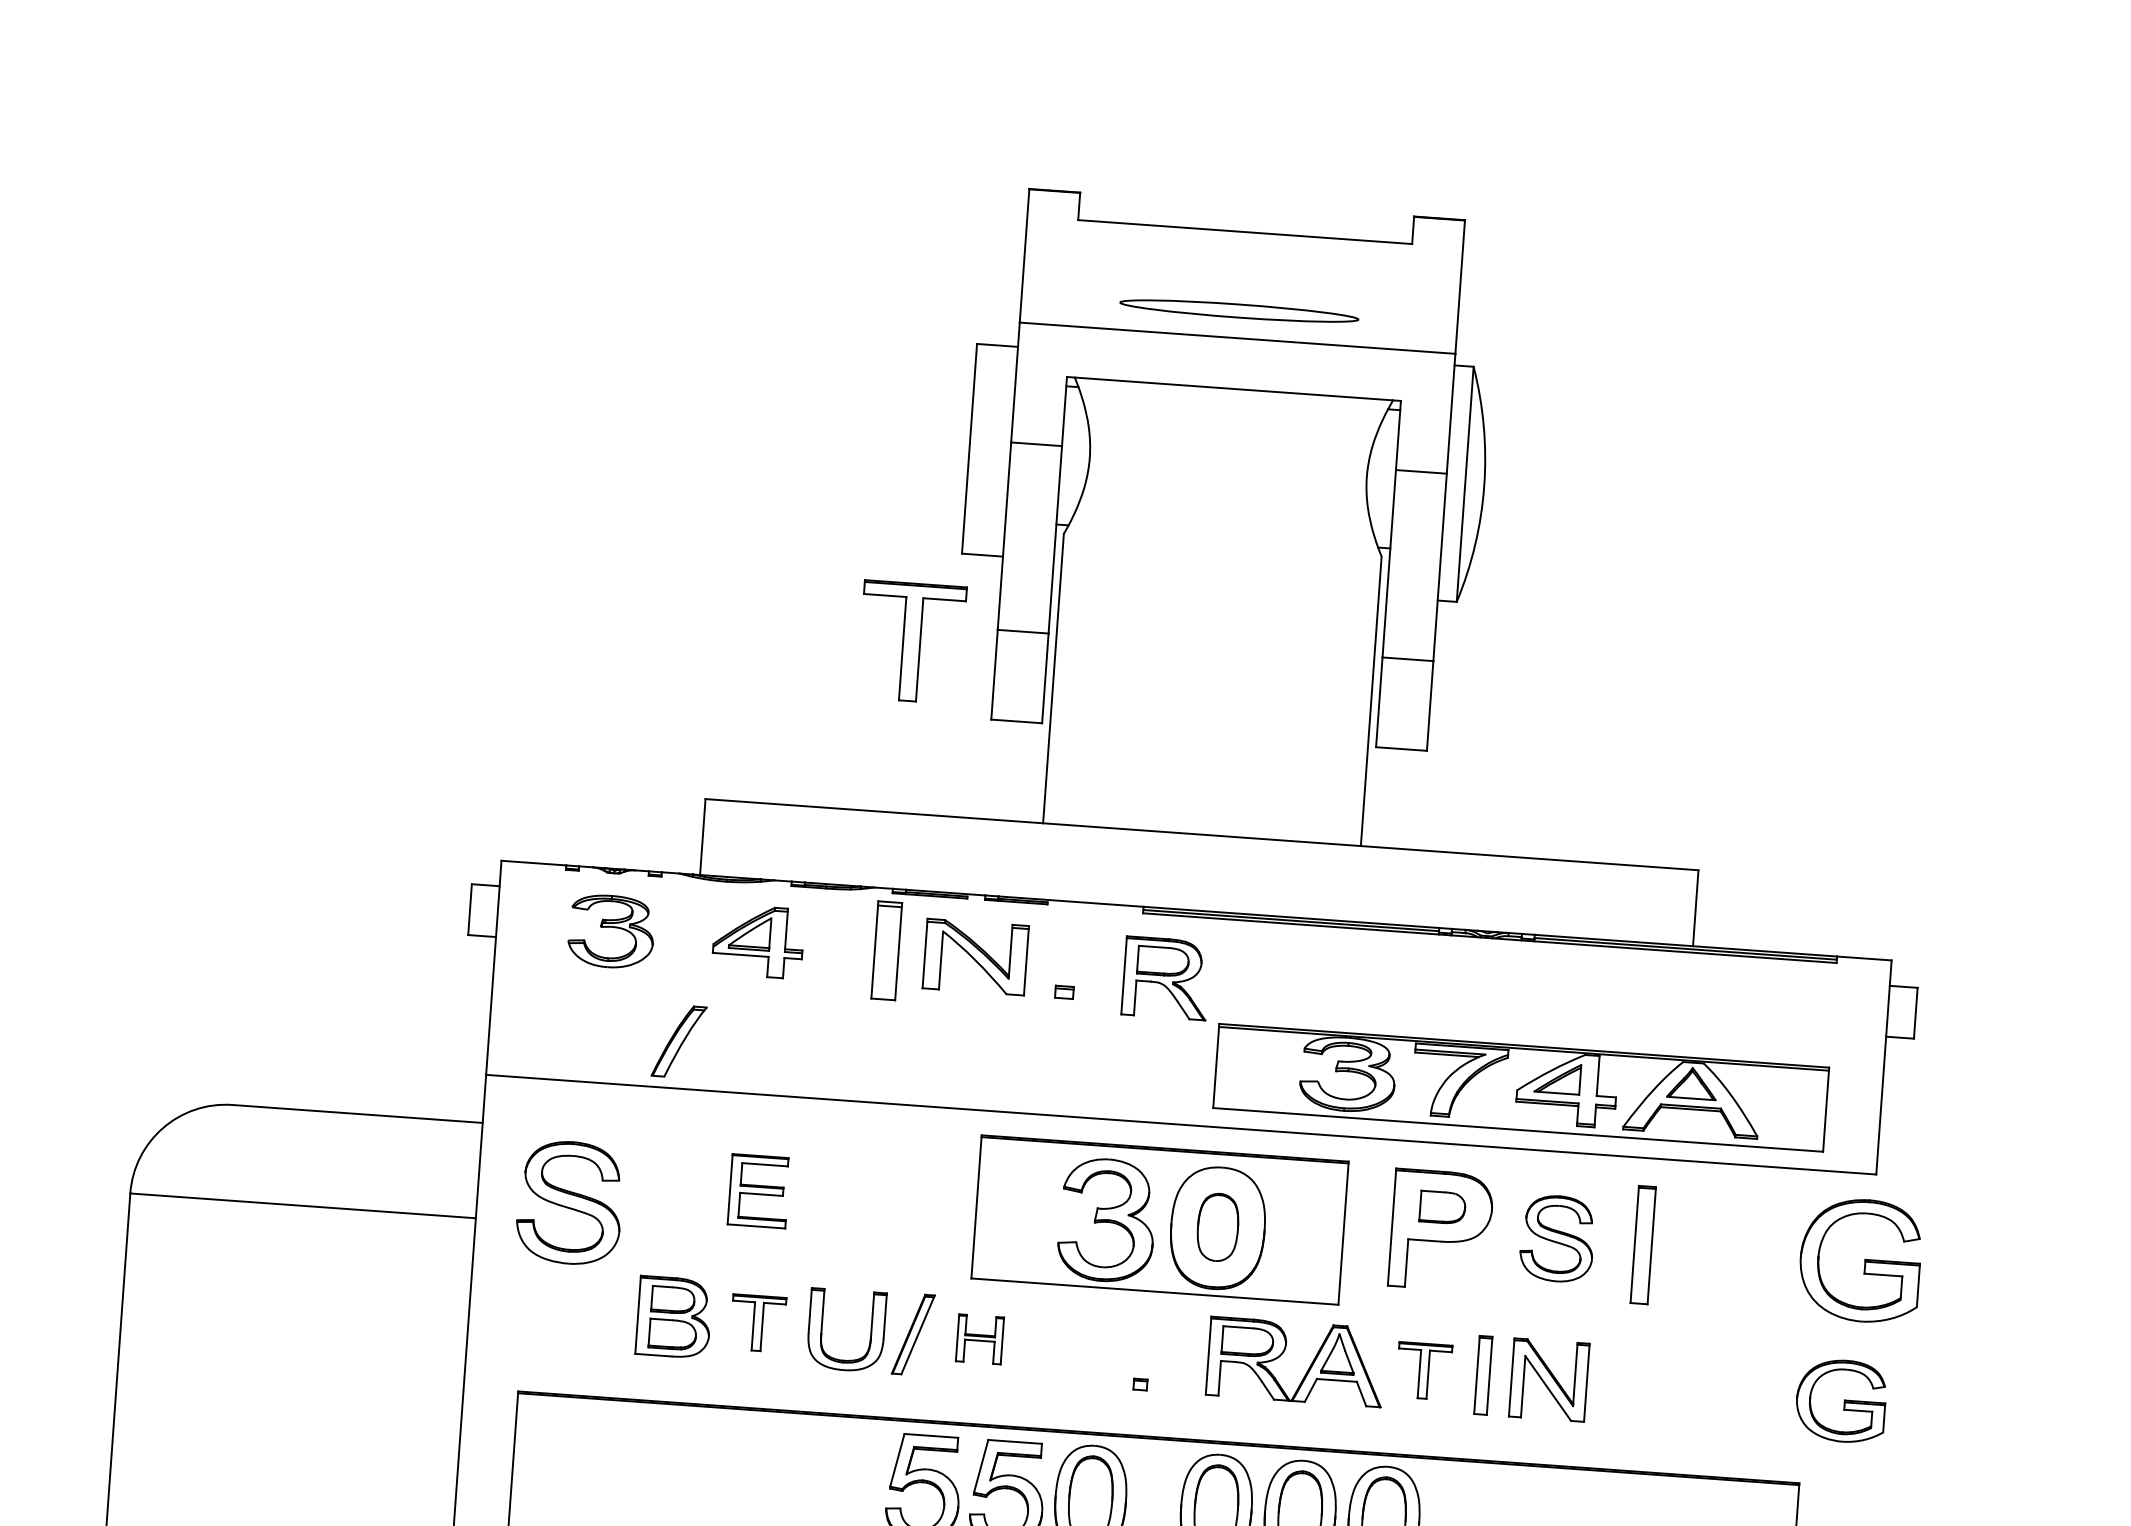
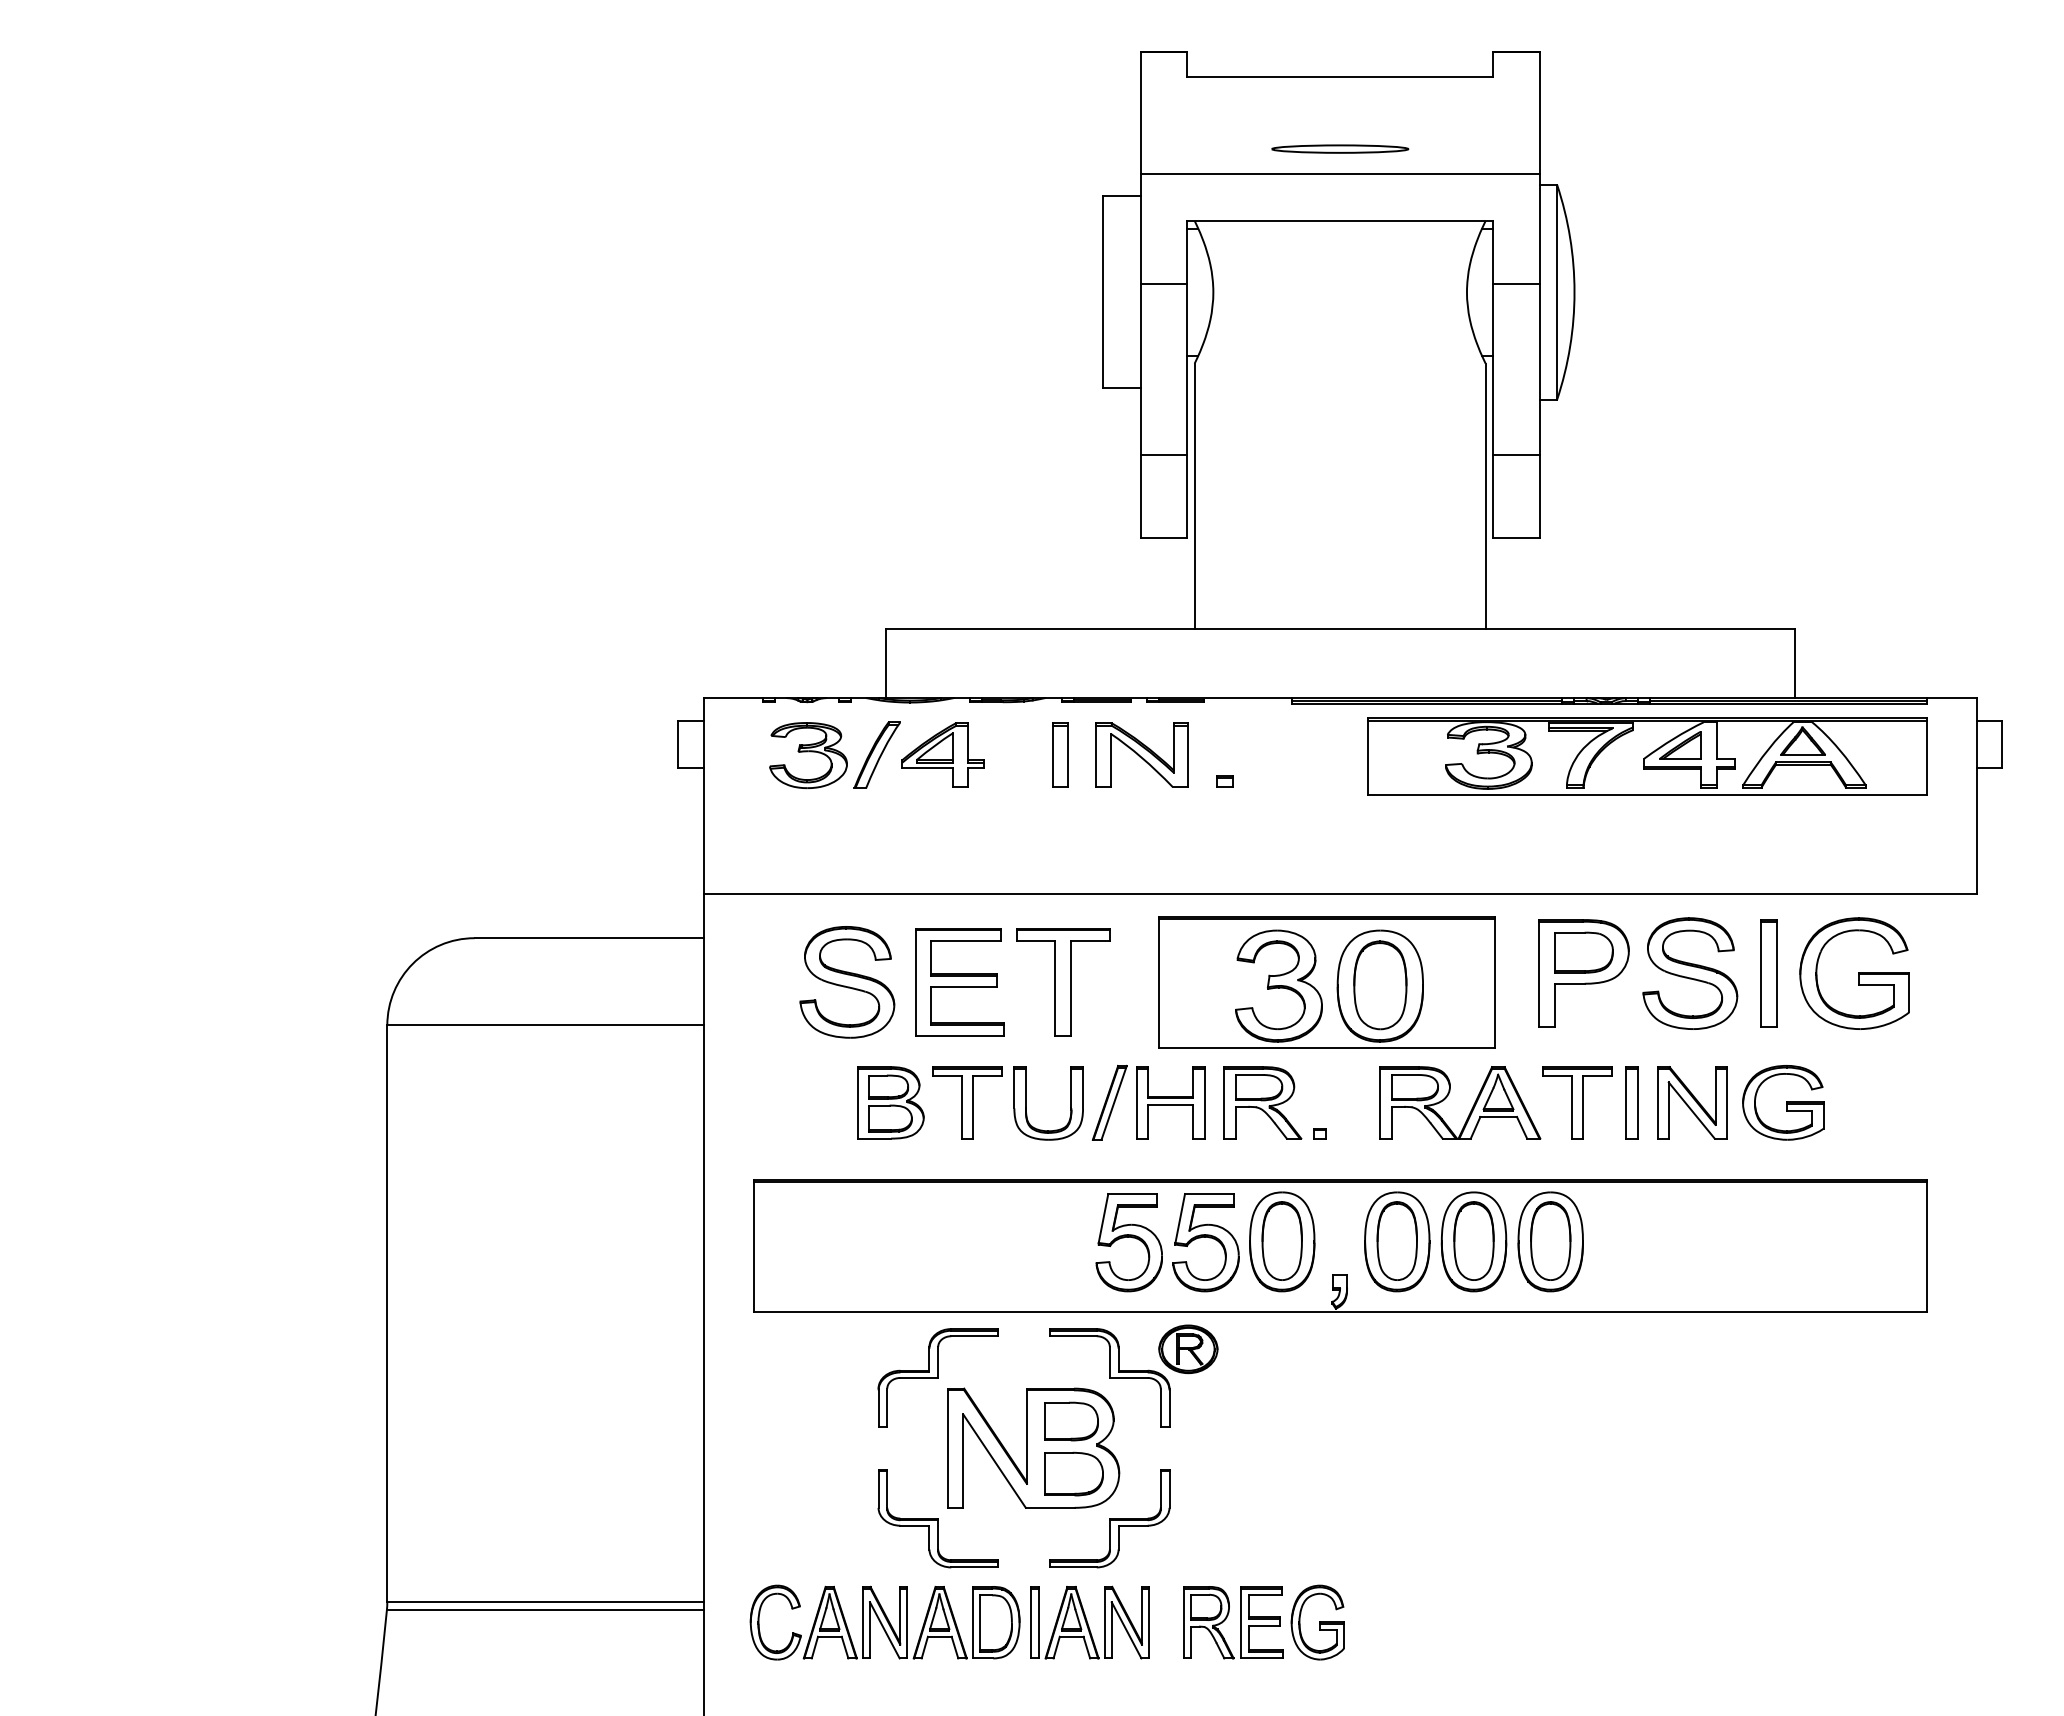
part: (1239, 310) -> (1340, 148), size x0.62
part: (912, 642) -> (1063, 982), moved
part: (886, 950) -> (1060, 754), size x0.71
part: (1165, 977) -> (1262, 1102), moved
part: (678, 1040) -> (876, 754), moved
part: (1521, 1087) -> (1647, 756), moved
part: (758, 1191) -> (959, 982), size x1.67
part: (570, 1203) -> (847, 982), moved
part: (1442, 1207) -> (1583, 952), size x1.43
part: (1218, 1227) -> (1380, 985), size x1.43
part: (1557, 1238) -> (1690, 973), size x1.43
part: (1860, 1260) -> (1854, 973), moved
part: (757, 1323) -> (967, 1102), size x1.43
part: (979, 1338) -> (1170, 1102), size x1.67
part: (1424, 1370) -> (1577, 1102), size x1.43
part: (1841, 1400) -> (1783, 1102), moved

